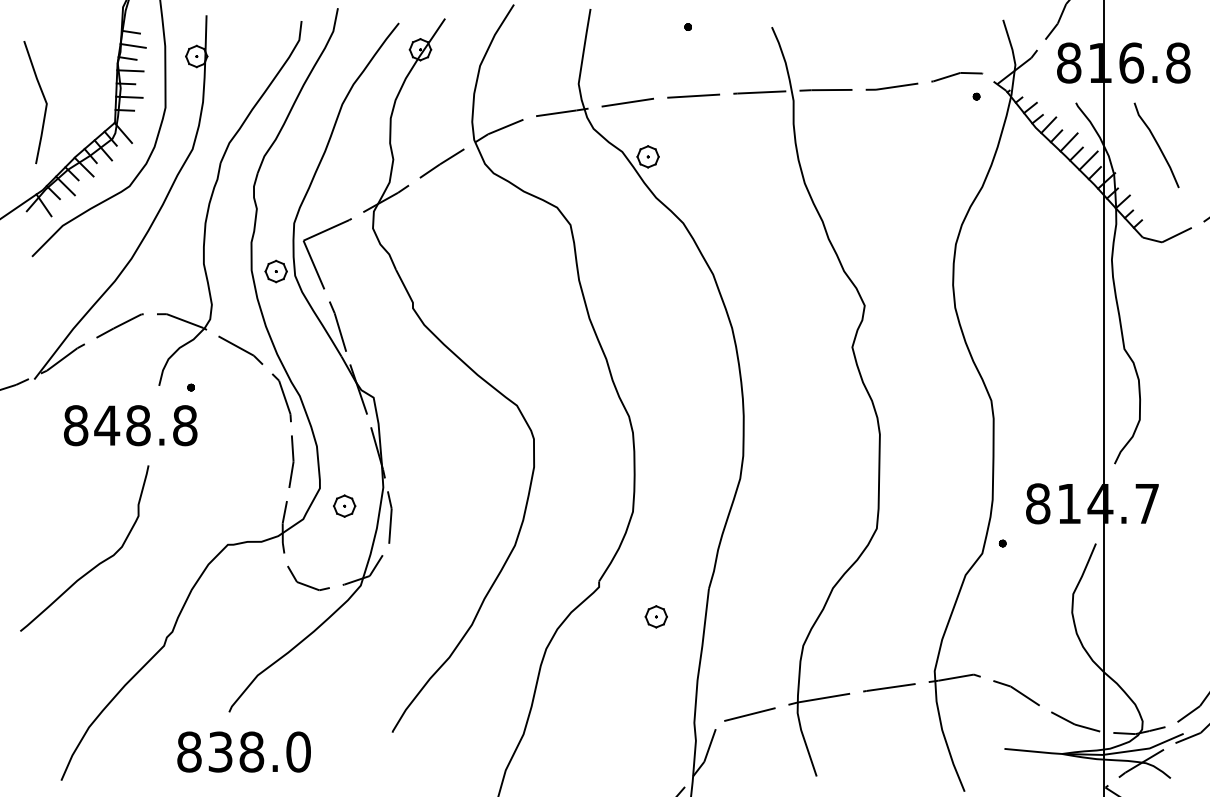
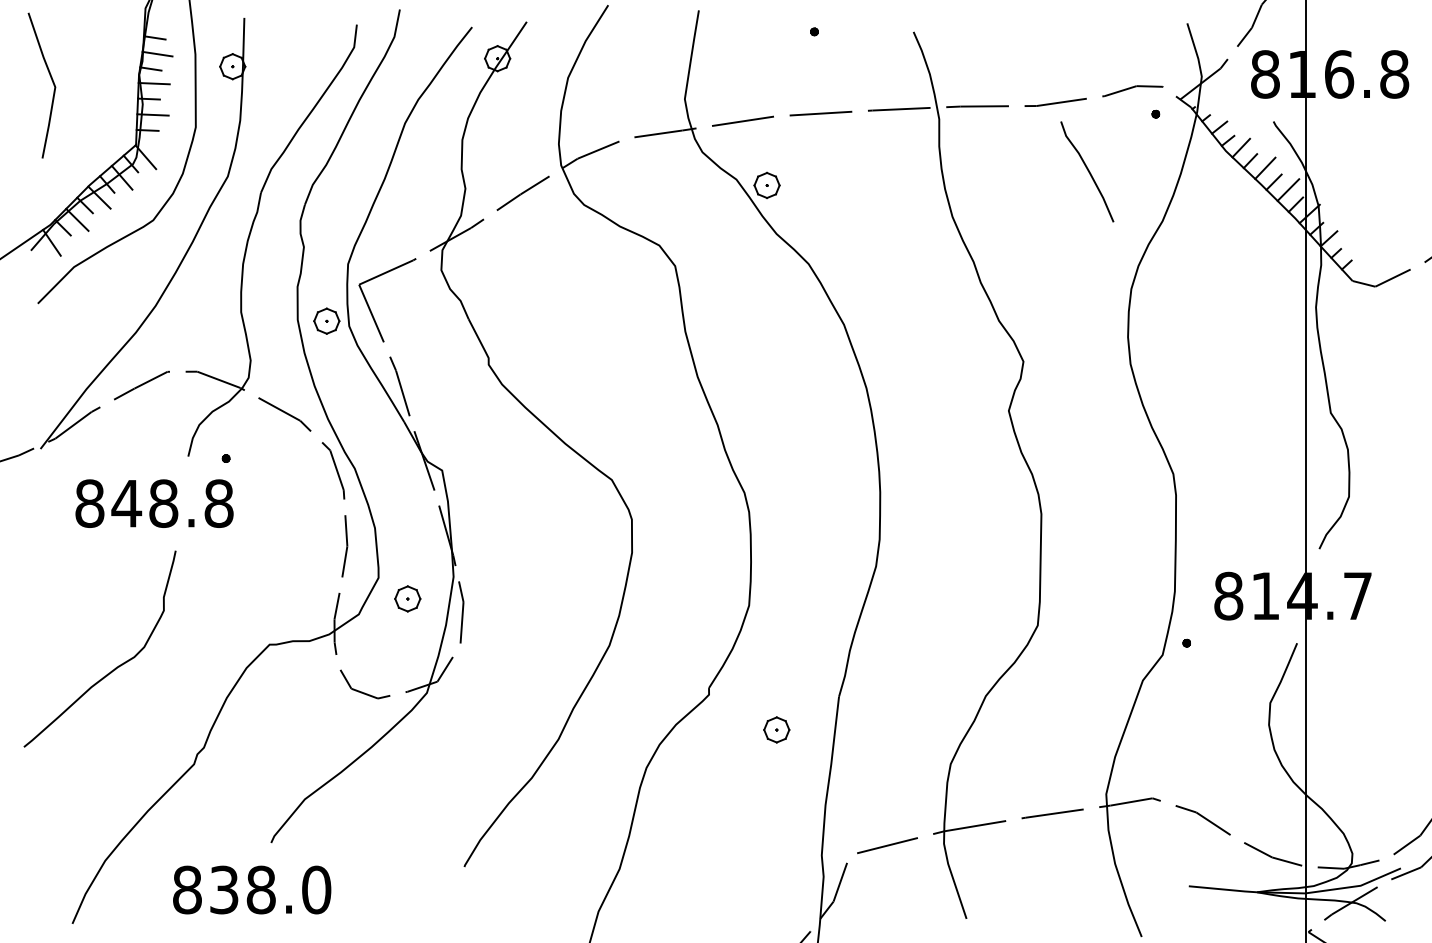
line: (43, 98) -> (51, 80), moved
curve: (1156, 144) -> (1087, 170), moved
text: (243, 751) -> (251, 889), moved

